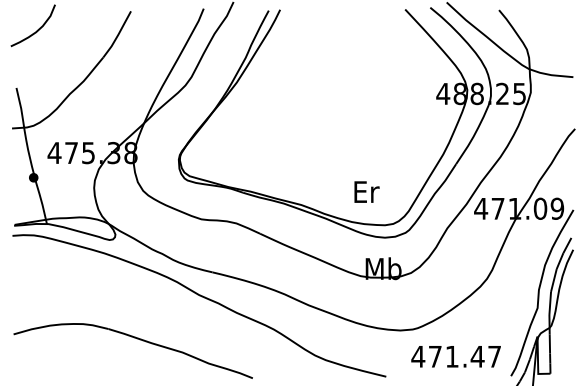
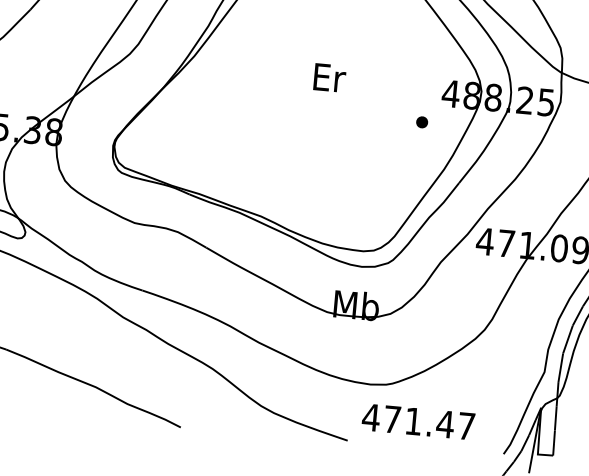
part: (422, 118) -> (422, 122), added
text: (366, 191) -> (329, 77), moved
text: (455, 356) -> (417, 421), moved

